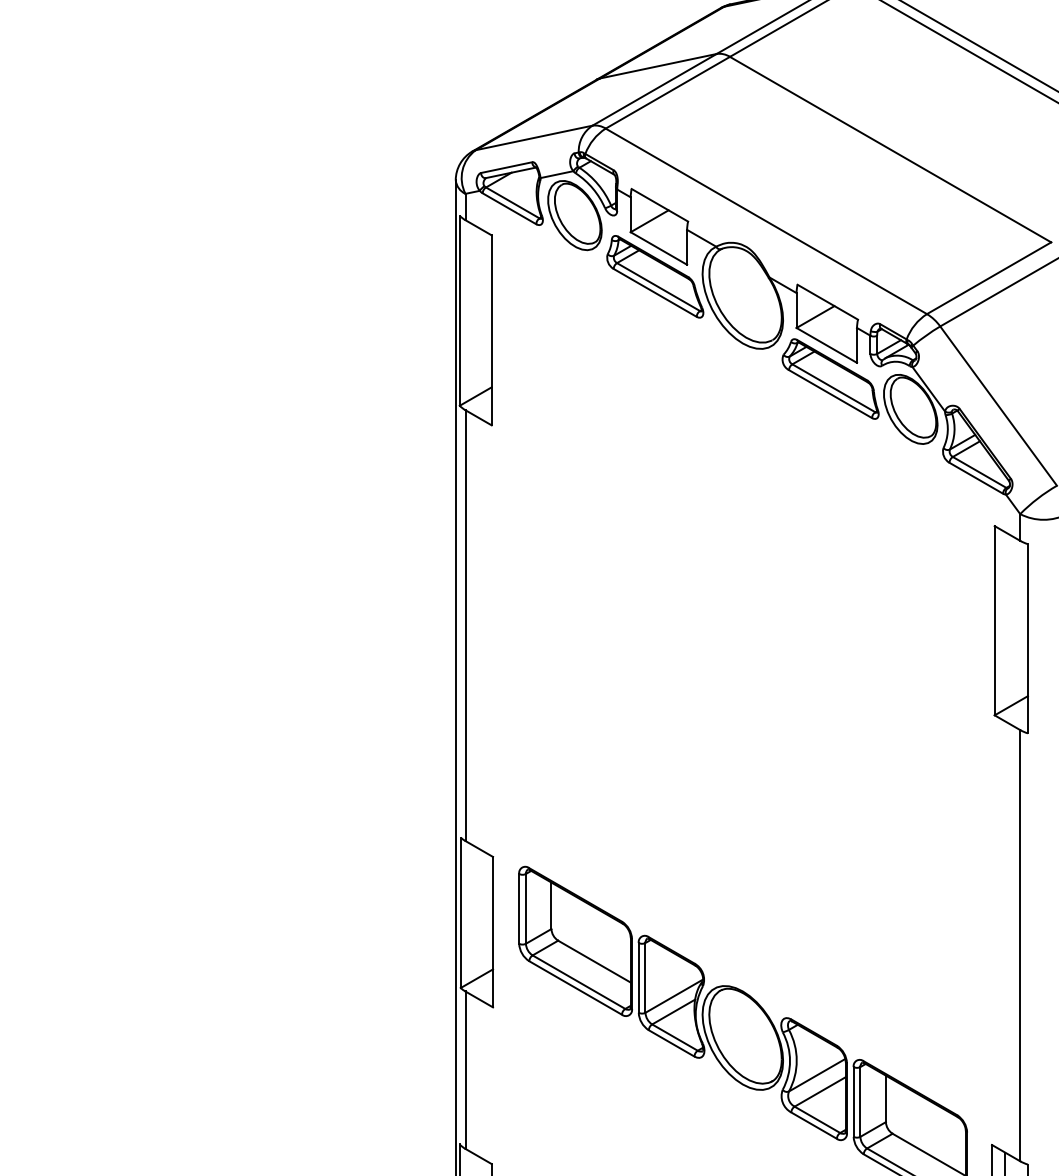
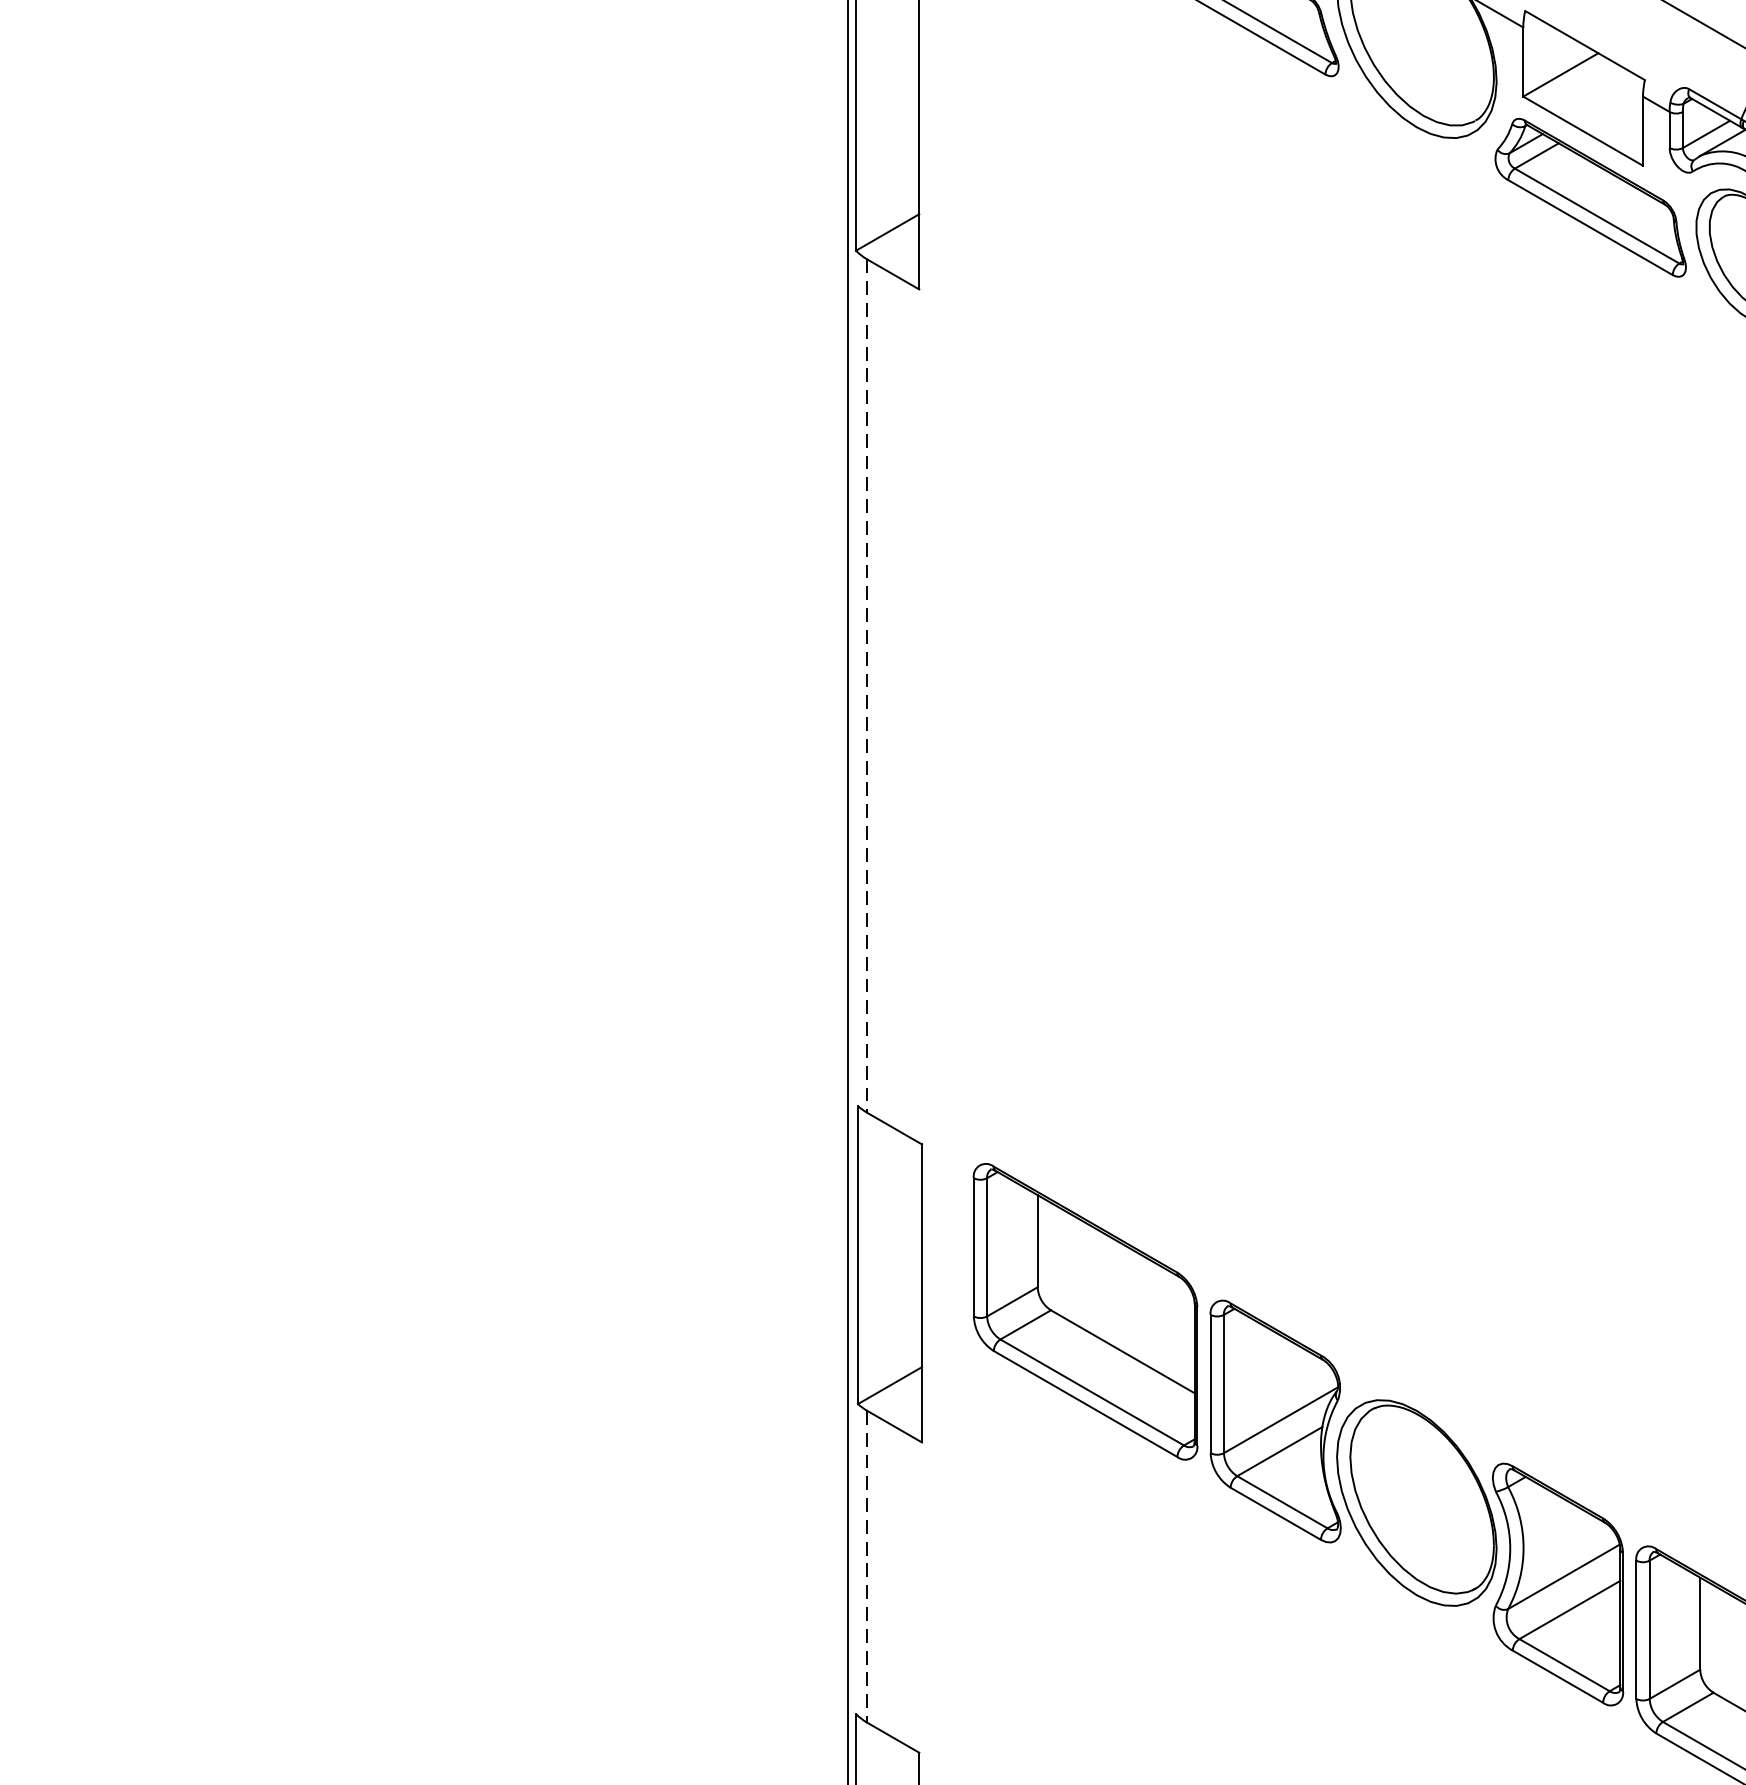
line: (465, 626) -> (867, 687), solid -> dashed
line: (465, 1070) -> (867, 1567), solid -> dashed

